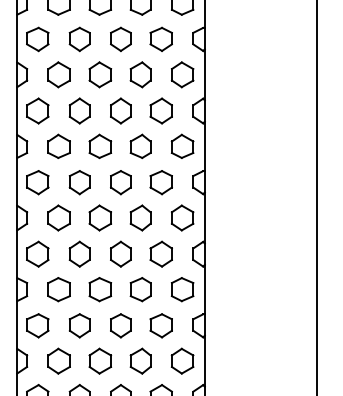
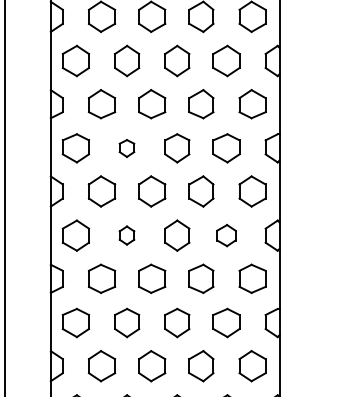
part: (79, 182) -> (126, 148), size x0.6
part: (79, 253) -> (126, 234), size x0.6
part: (160, 253) -> (225, 234), size x0.7

